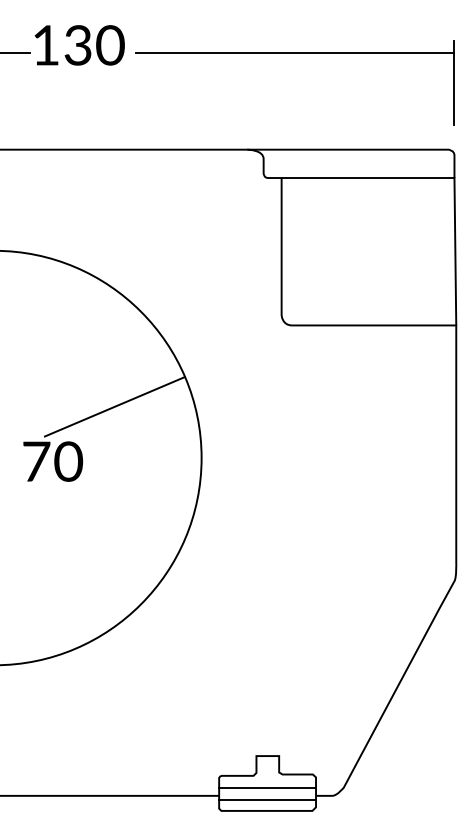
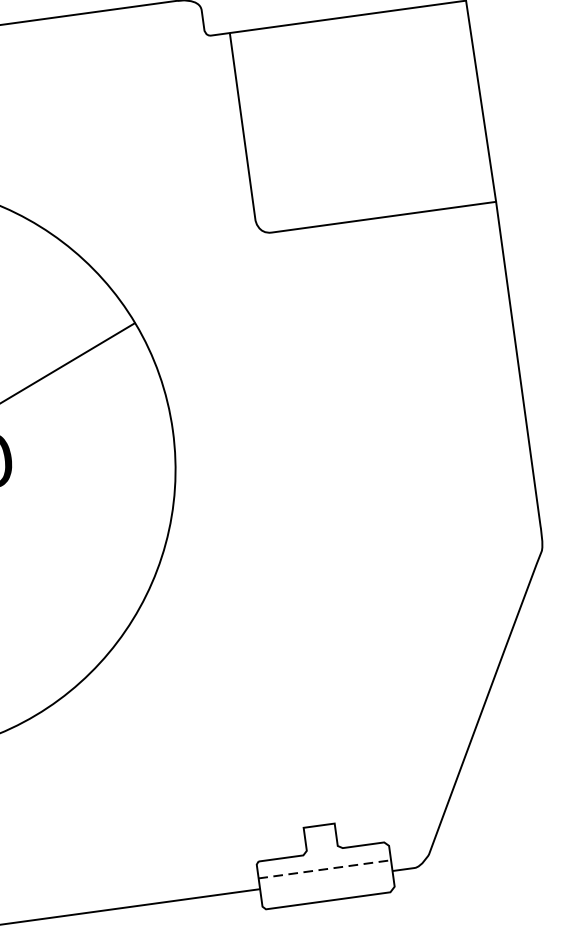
line: (267, 787) -> (324, 868), solid -> dashed
line: (266, 800) -> (325, 886), removed

